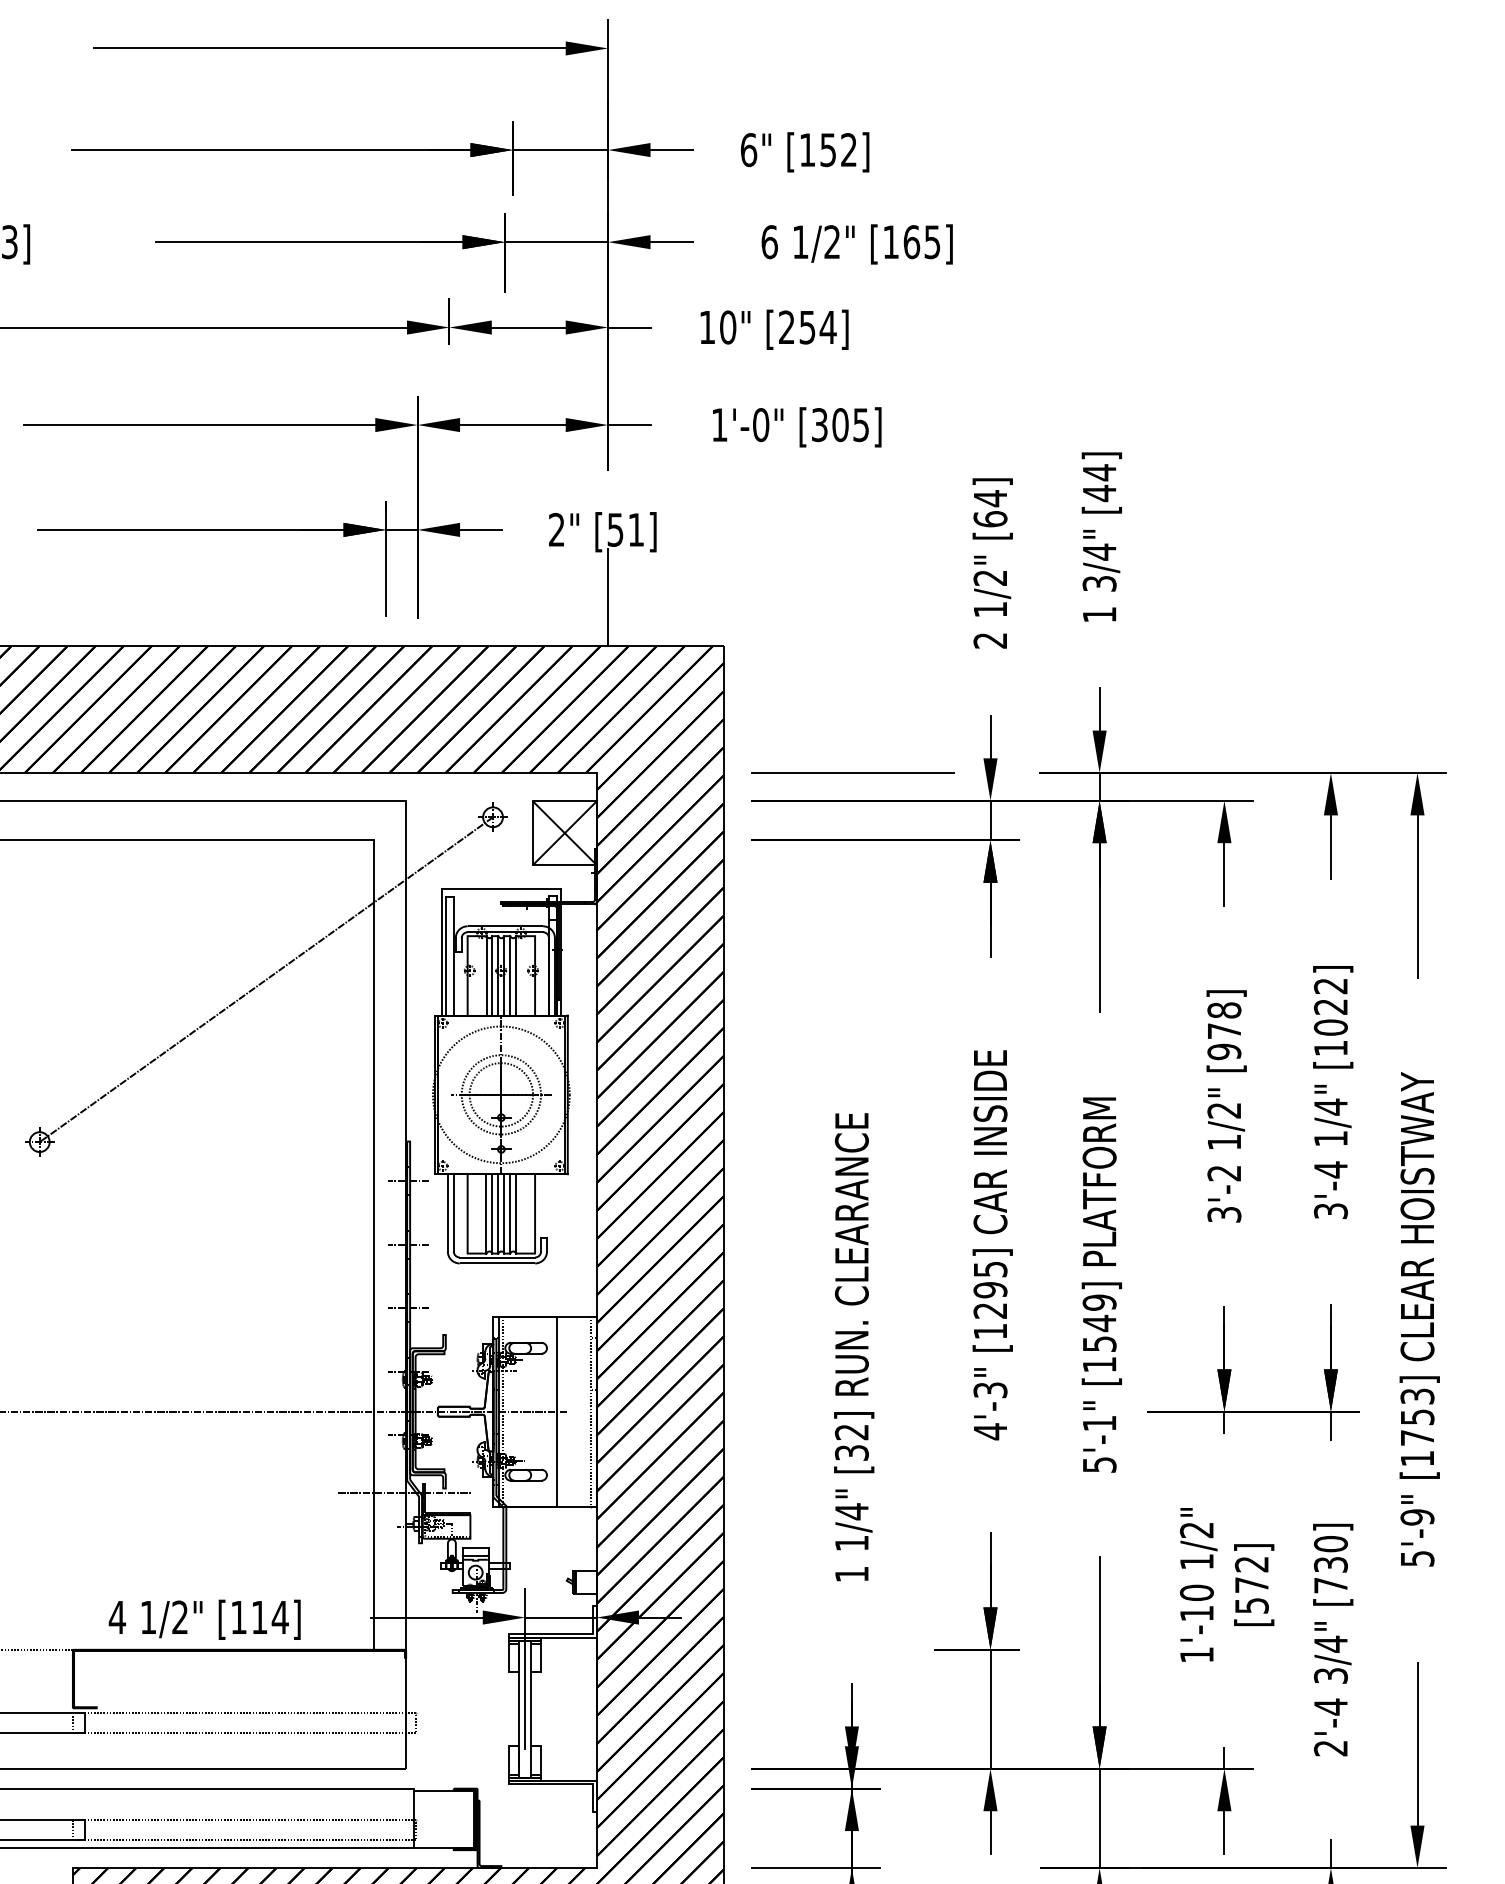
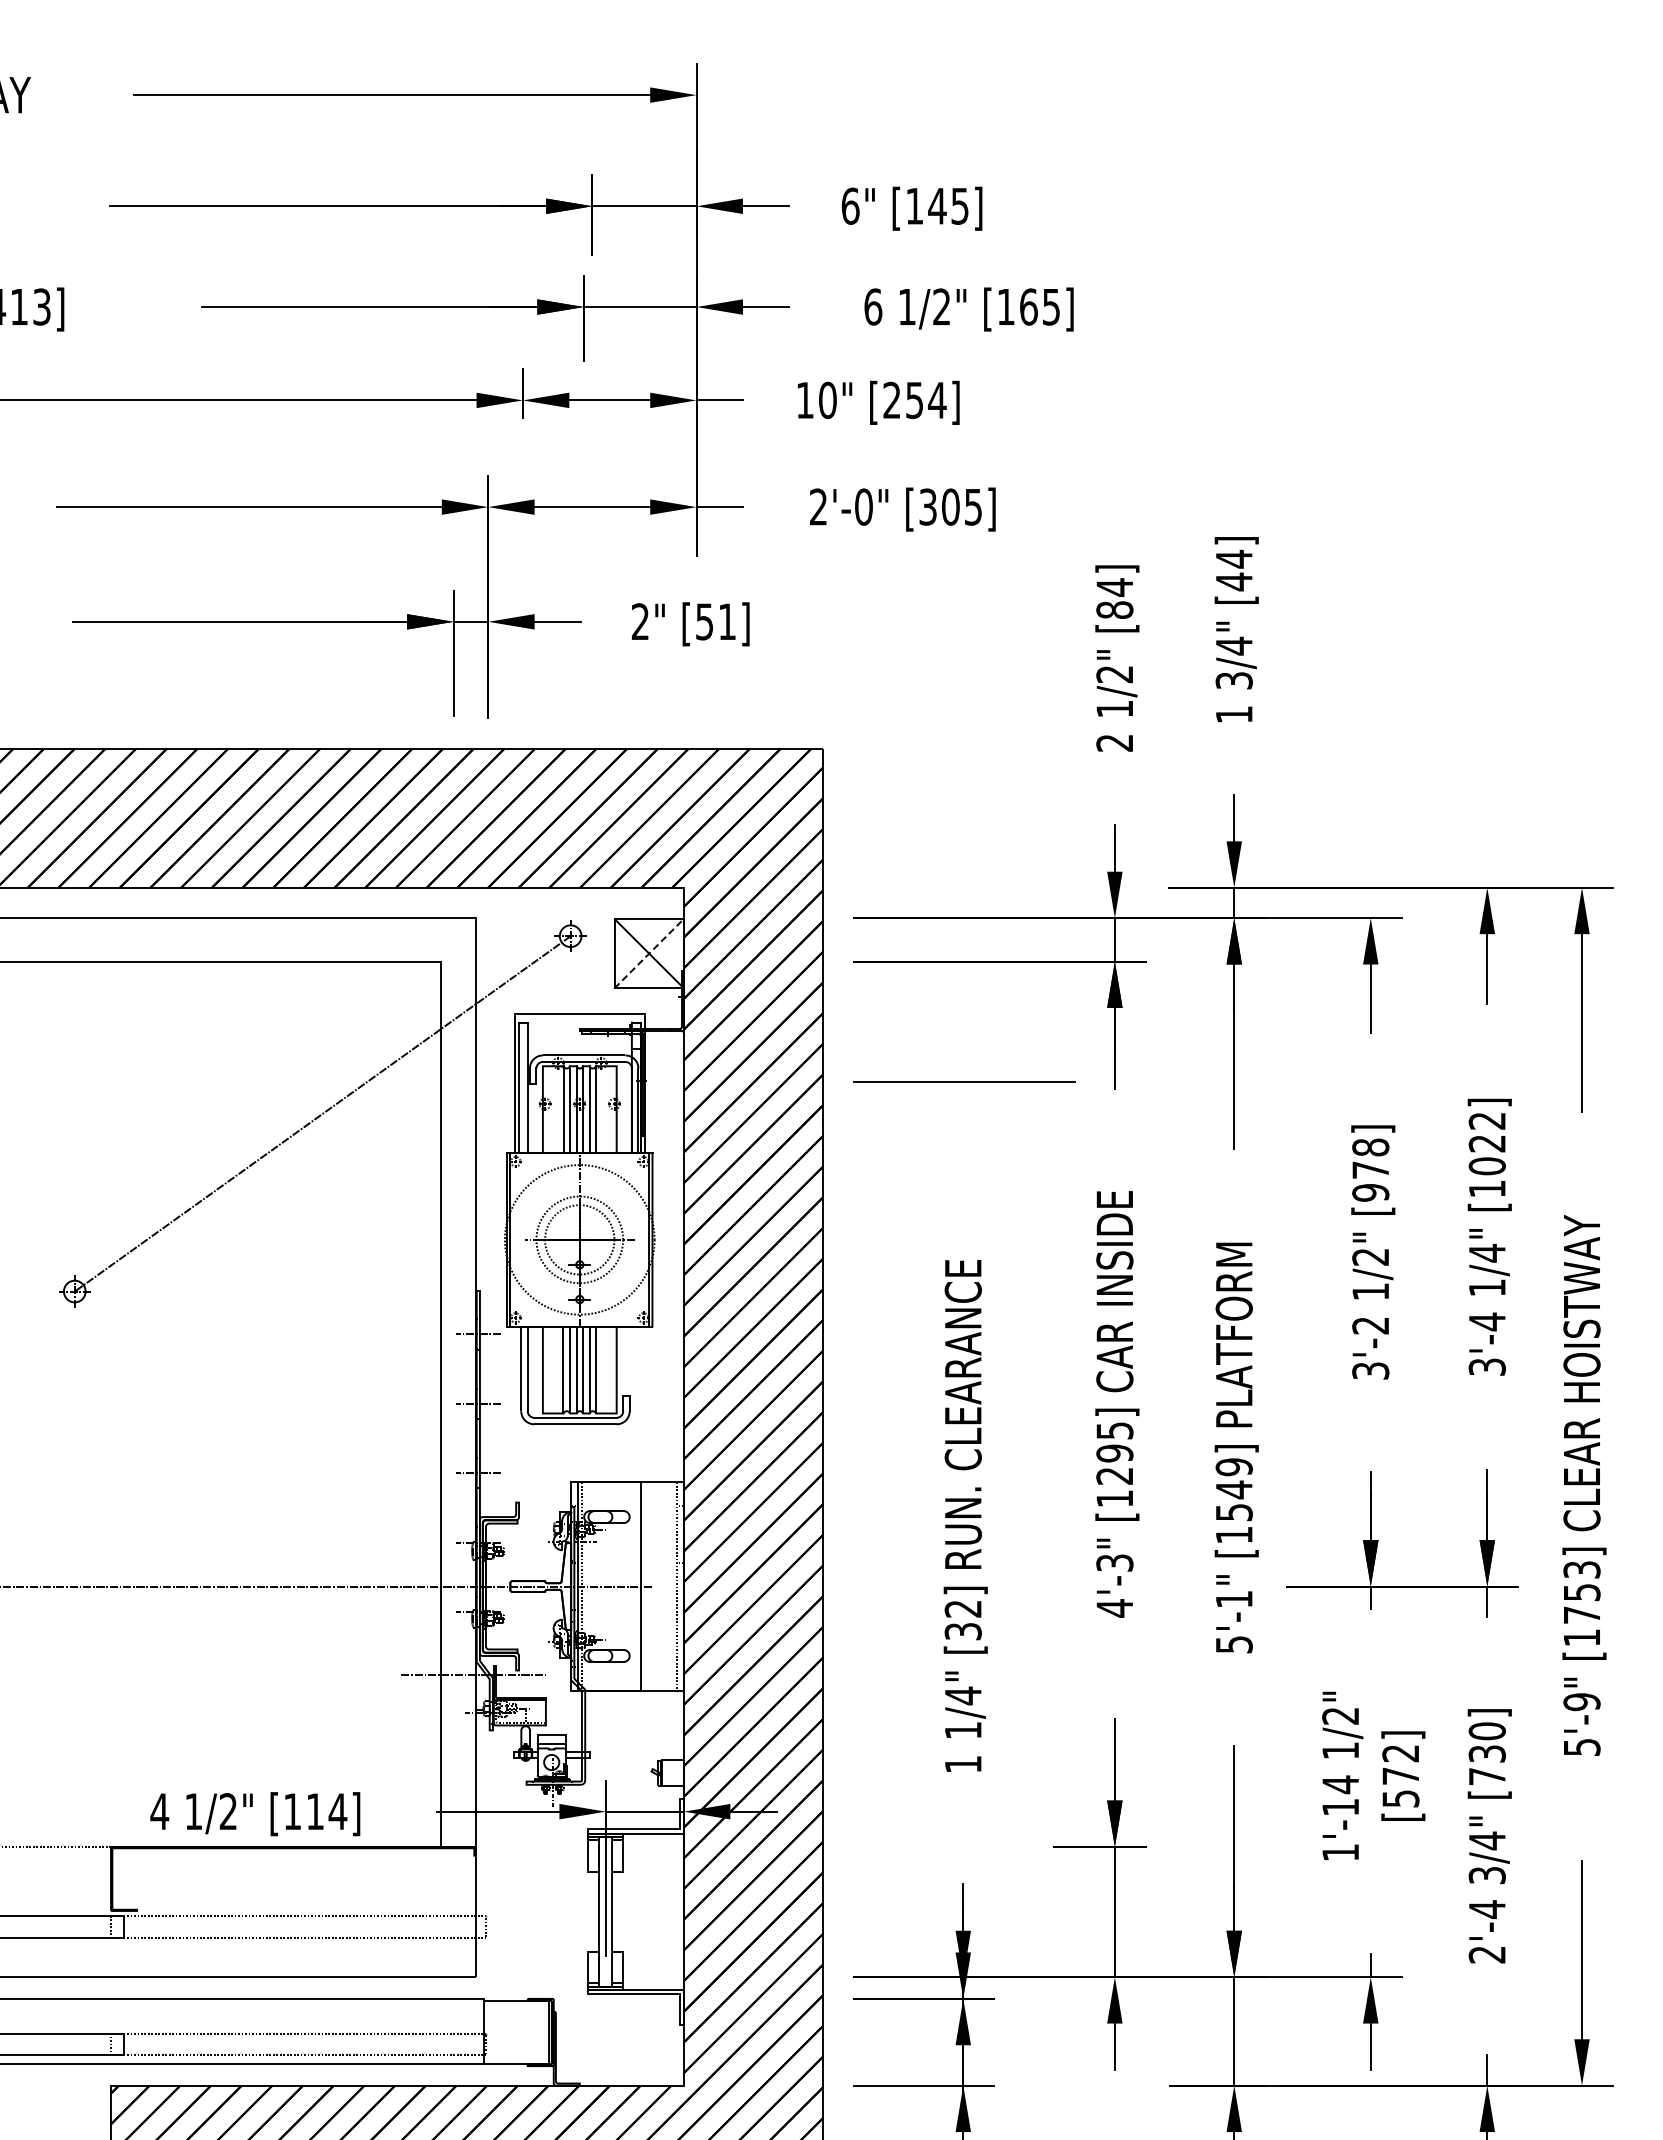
text: (838, 149) -> (948, 205), [152] -> [145]
text: (719, 424) -> (818, 506), 1'-0" -> 2'-0"
text: (990, 518) -> (1114, 609), [64] -> [84]
line: (608, 597) -> (696, 695), removed
line: (853, 771) -> (964, 1081), moved
line: (565, 833) -> (649, 953), solid -> dashed
text: (1196, 1592) -> (1340, 1784), 1'-10 -> 1'-14

